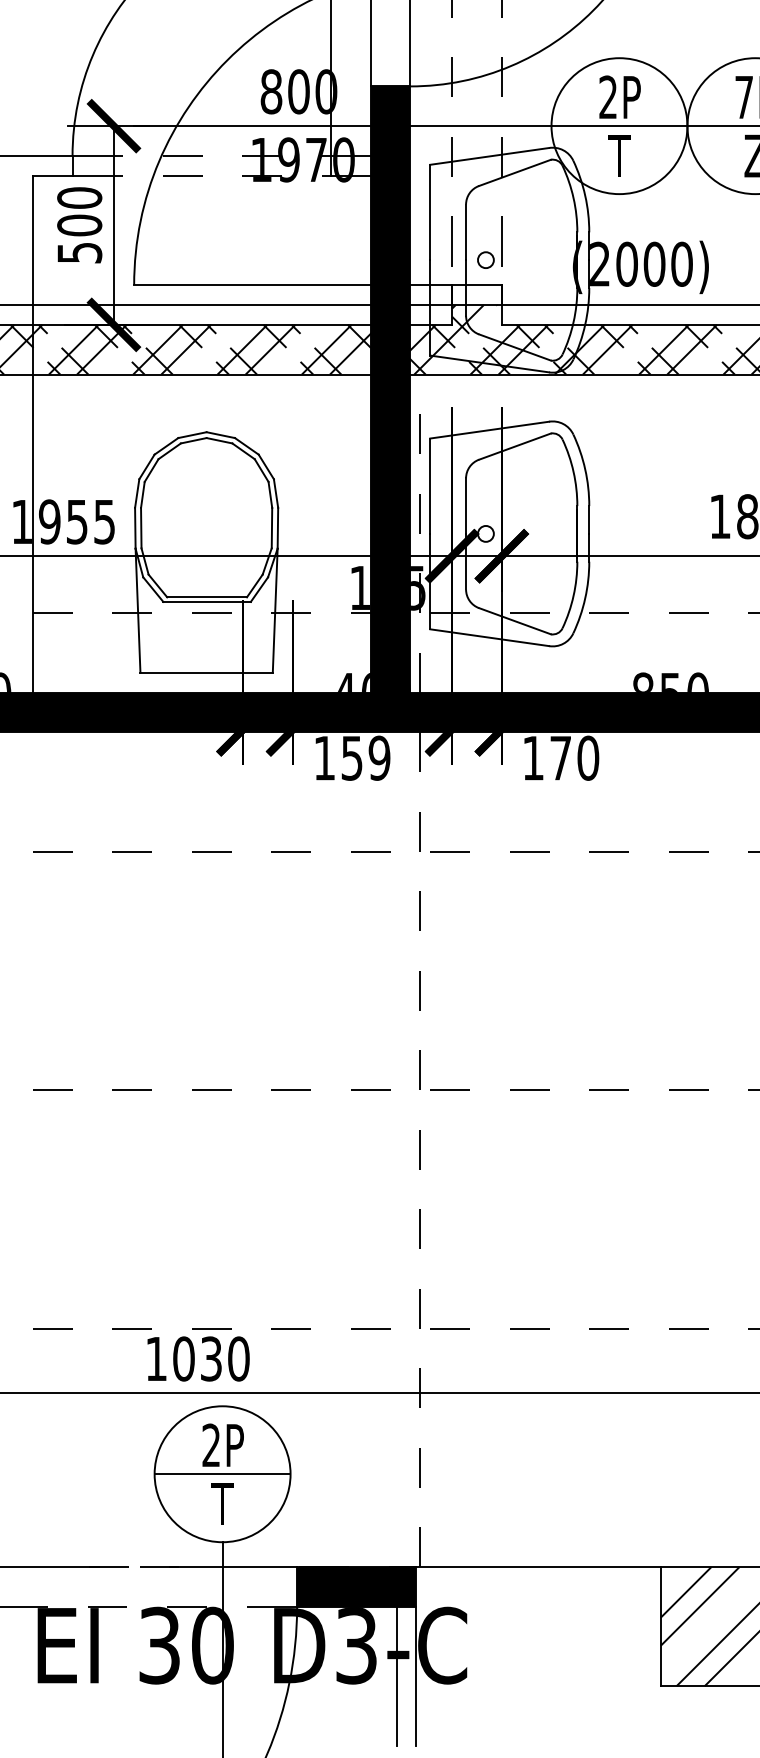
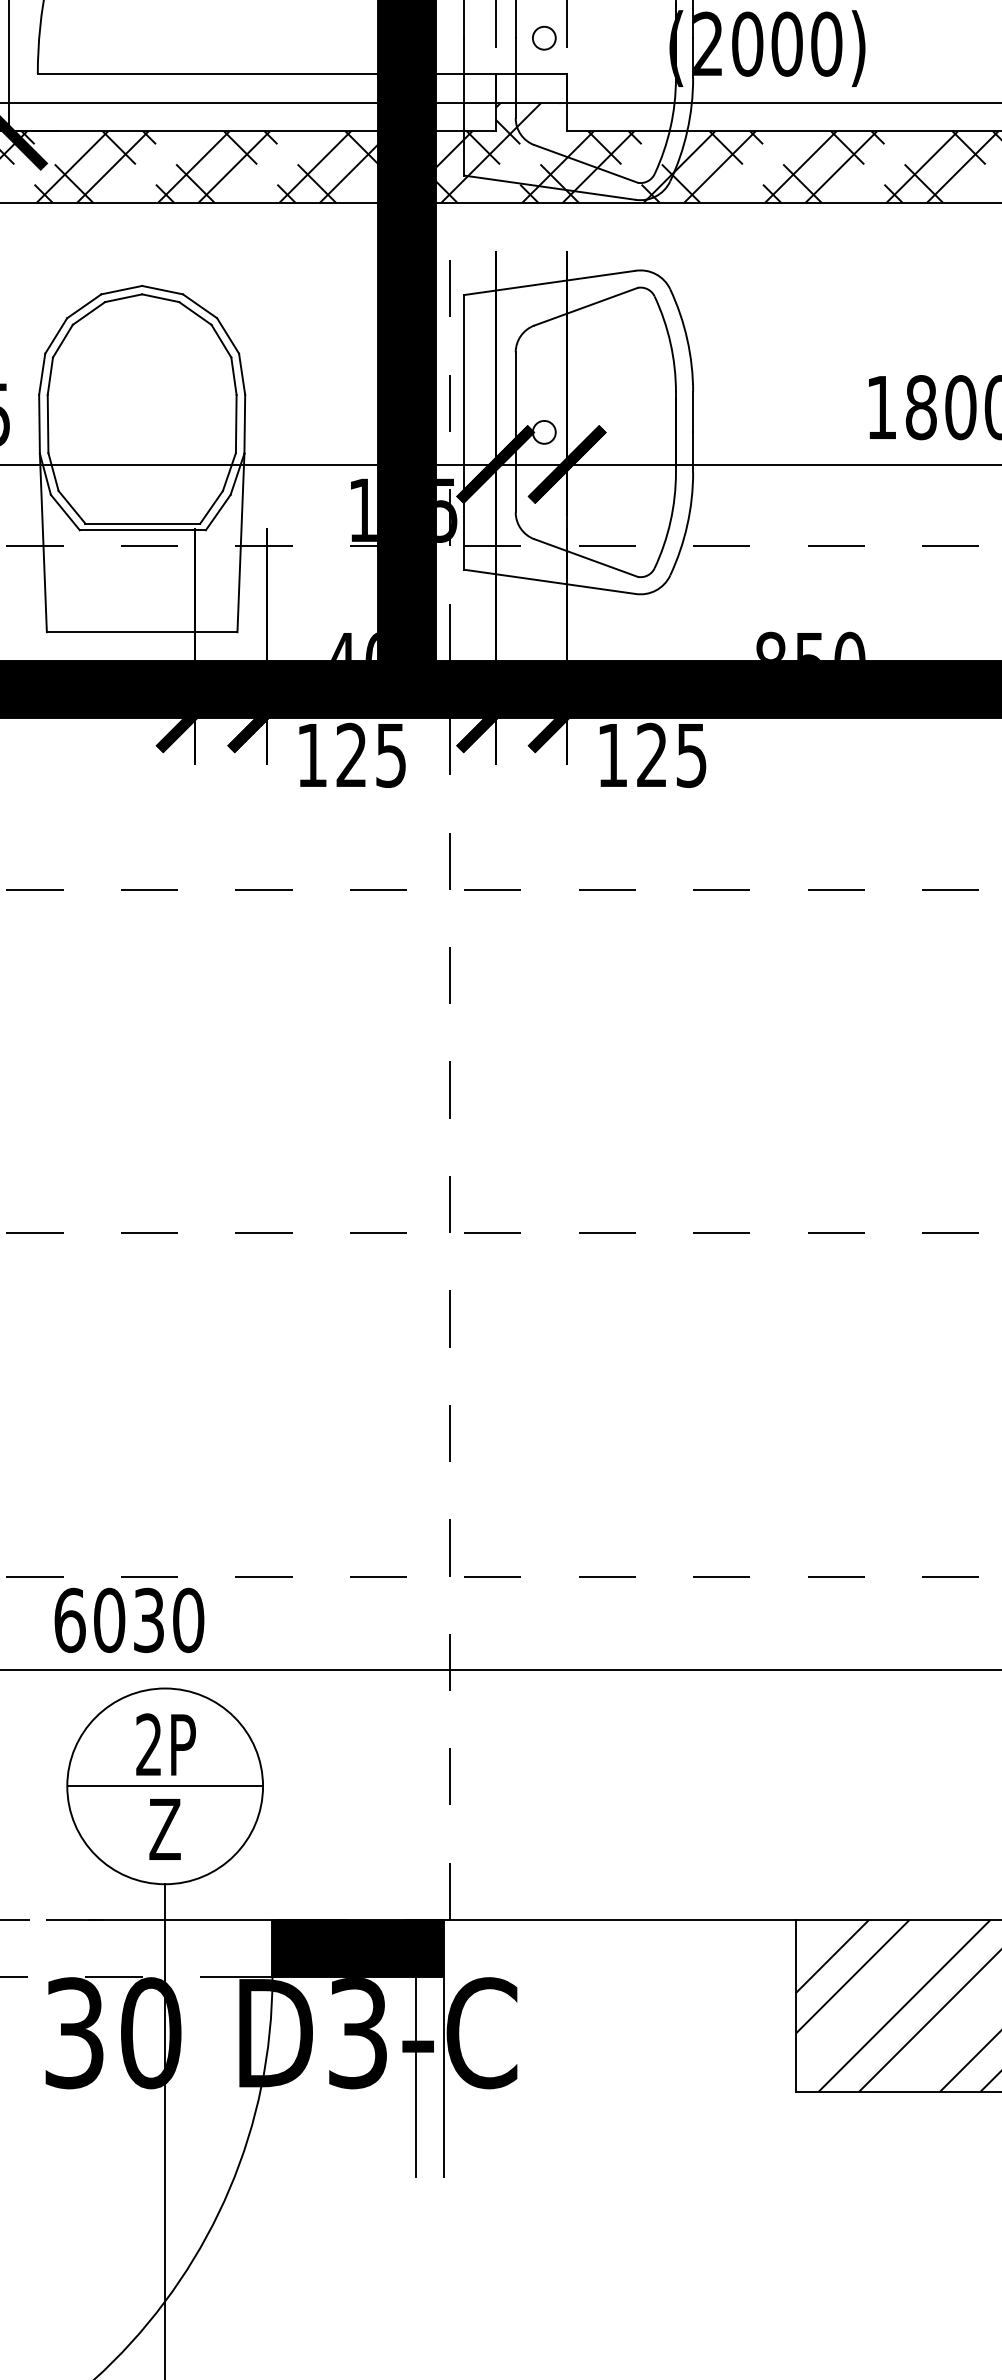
text: (365, 757) -> (370, 754), 159 -> 125
text: (574, 757) -> (671, 754), 170 -> 125
text: (156, 1358) -> (69, 1619), 1030 -> 6030
text: (222, 1504) -> (165, 1829), T -> Z

